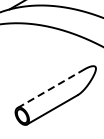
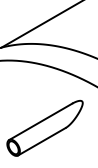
line: (50, 88) -> (40, 121), dashed -> solid

